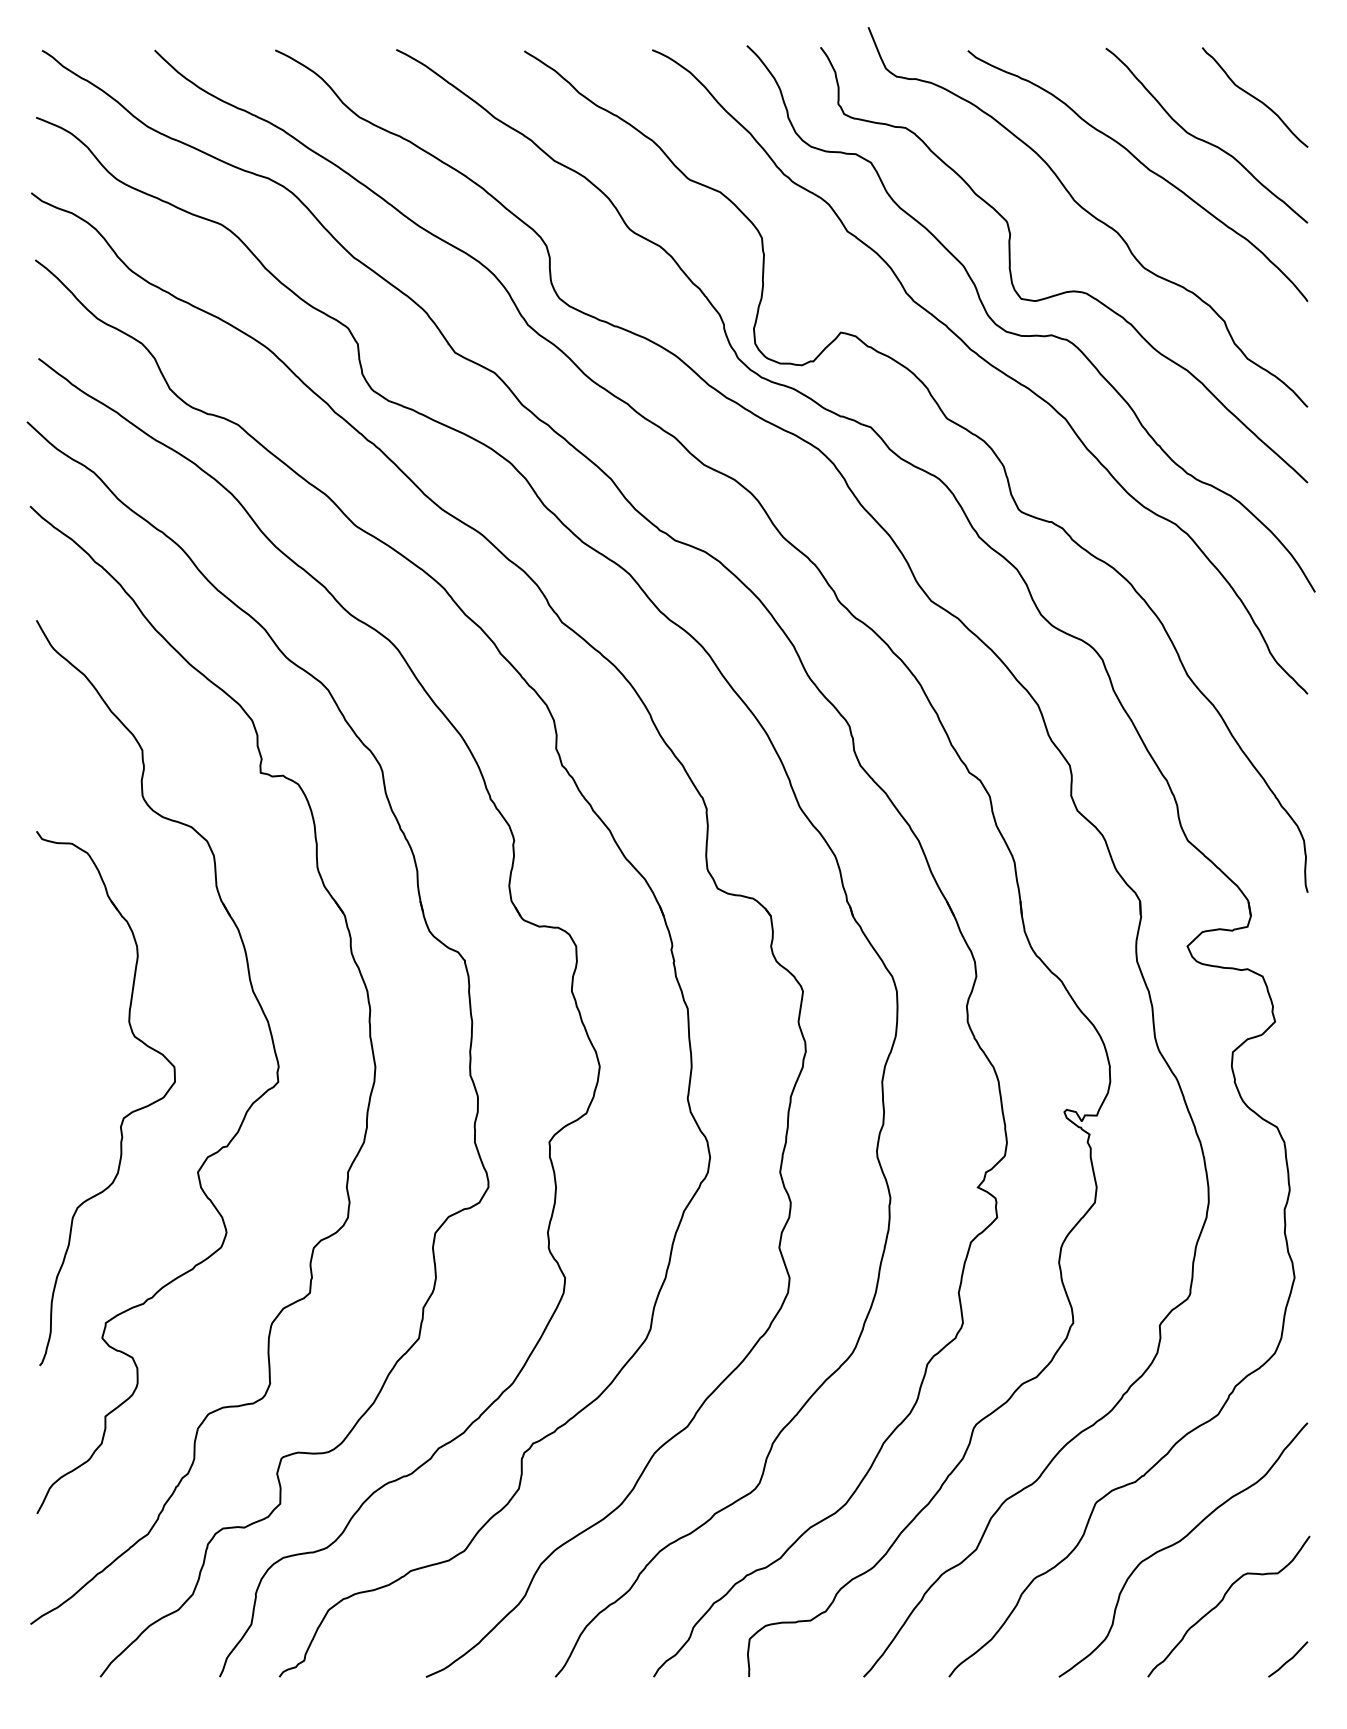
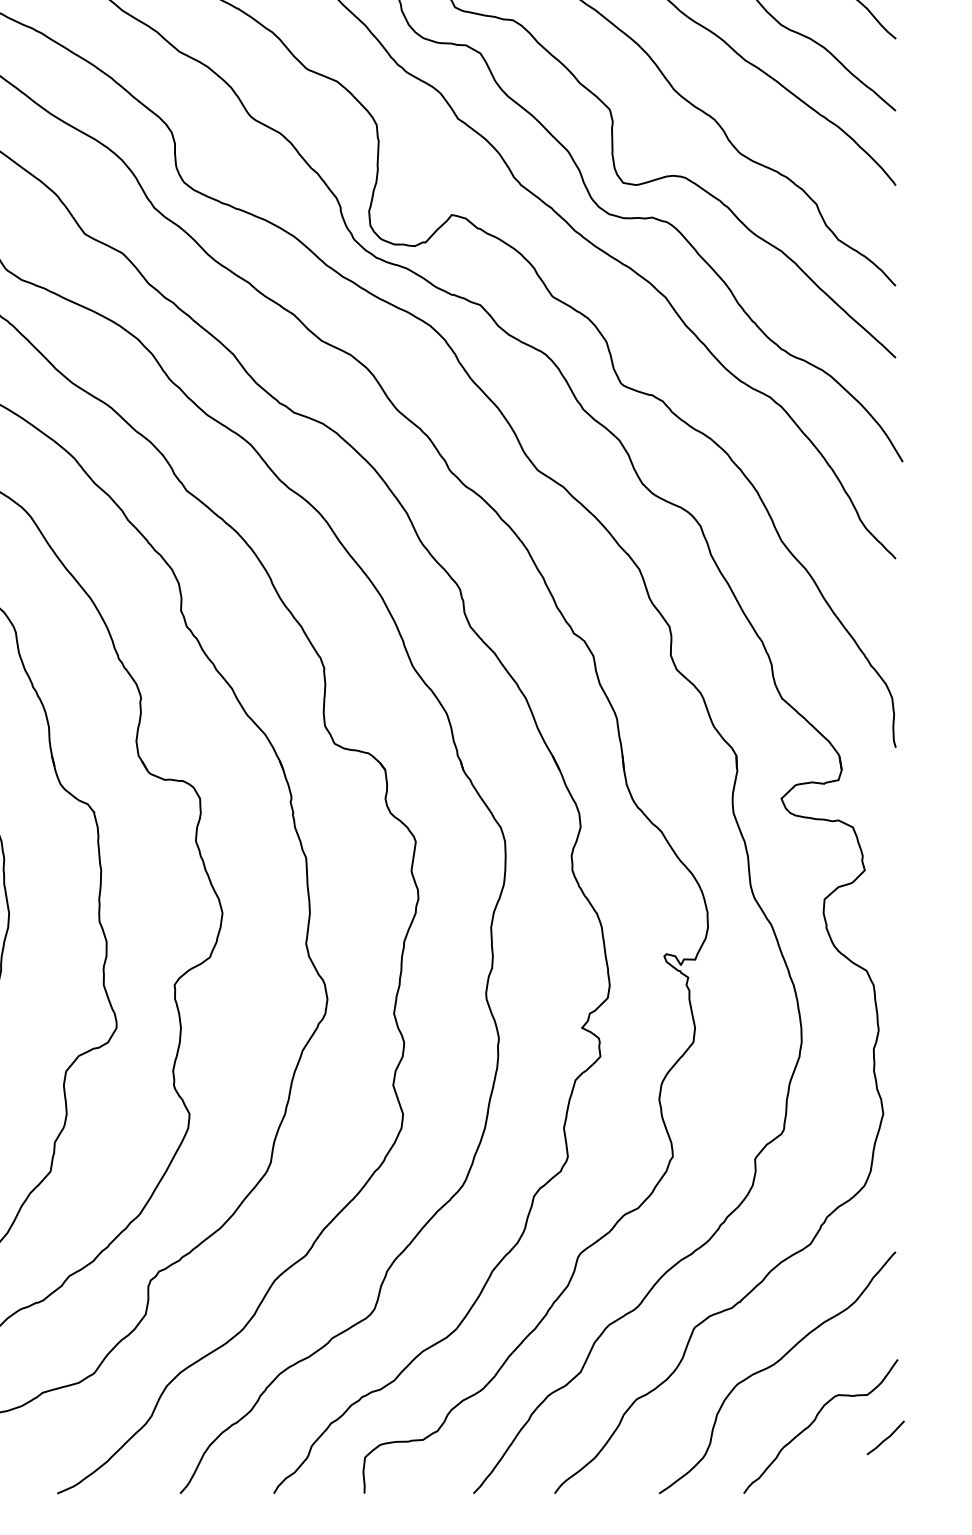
curve: (1288, 1659) -> (886, 1437), moved

